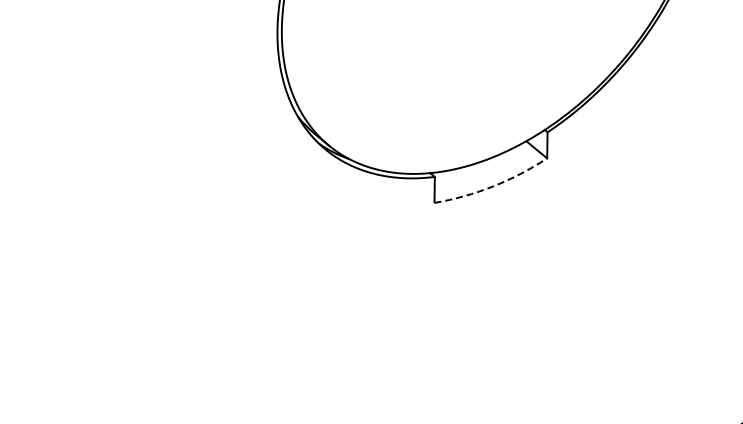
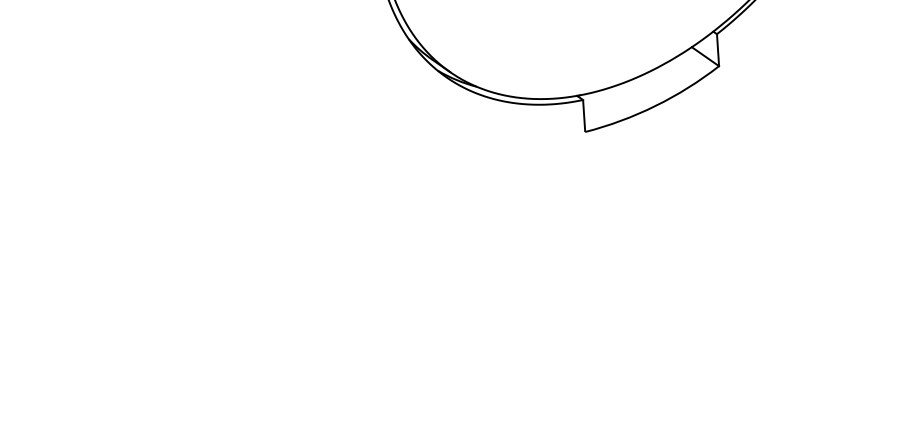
arc: (493, 186) -> (655, 105), dashed -> solid

